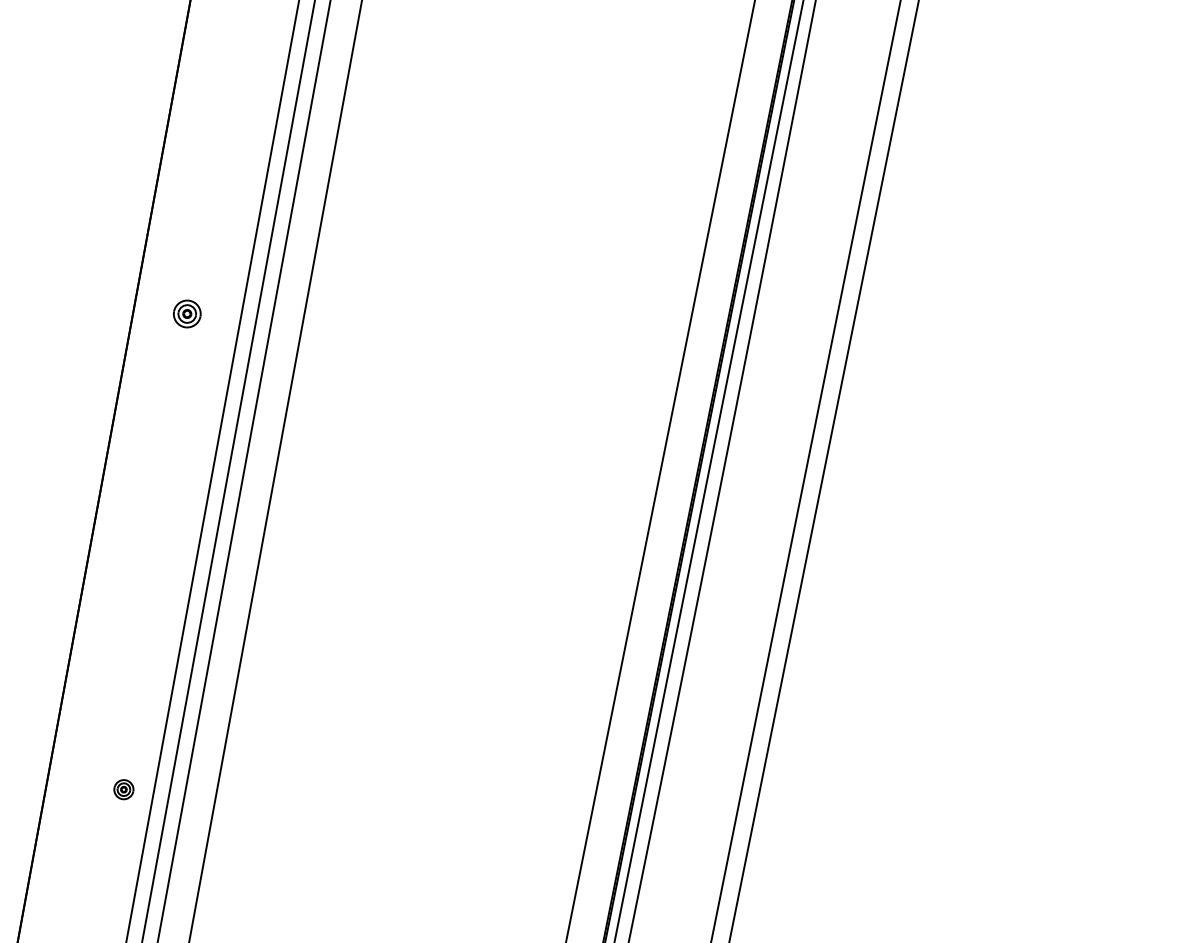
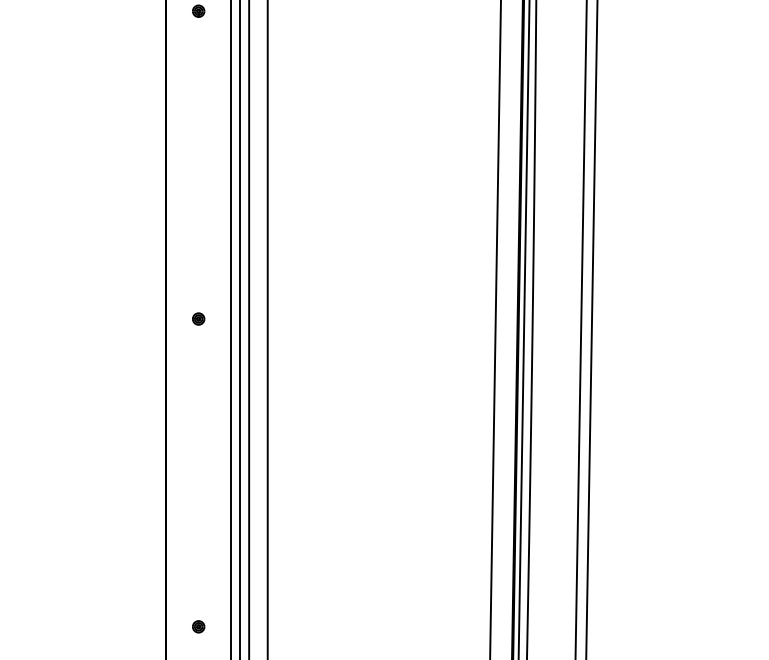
part: (187, 313) -> (198, 318), size x0.71
part: (123, 789) -> (198, 626), moved

